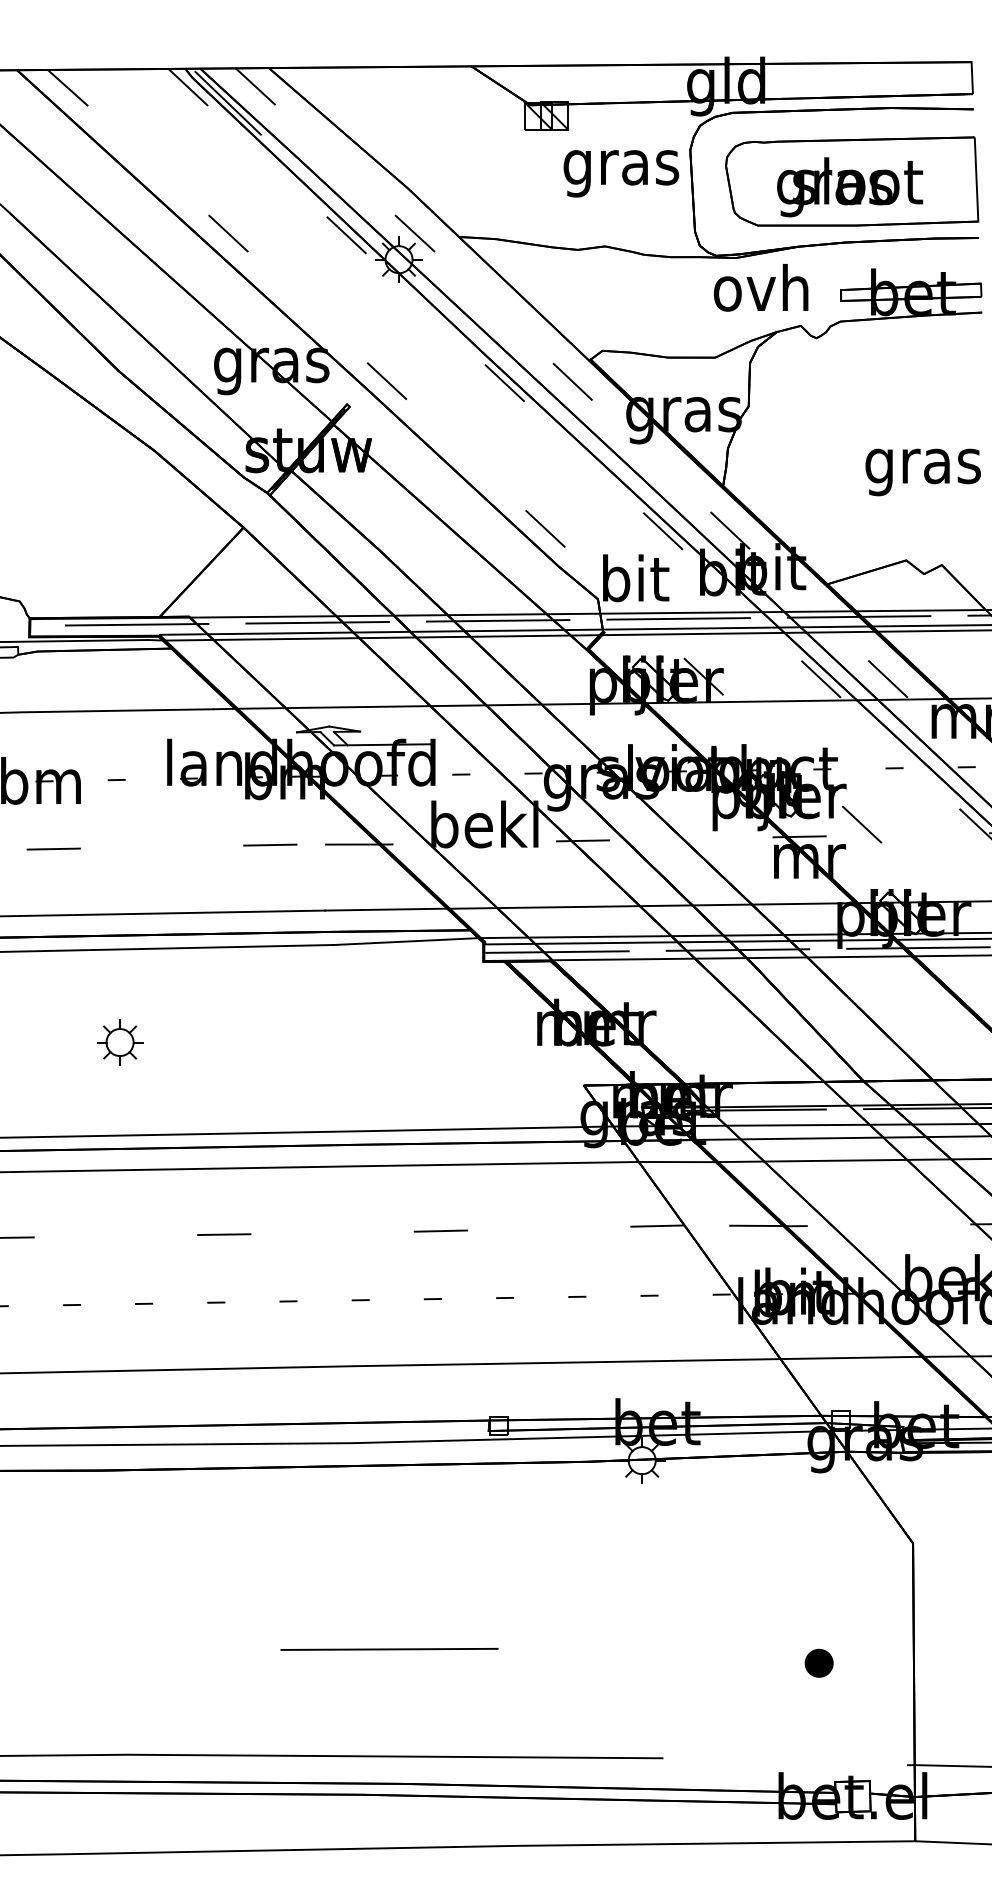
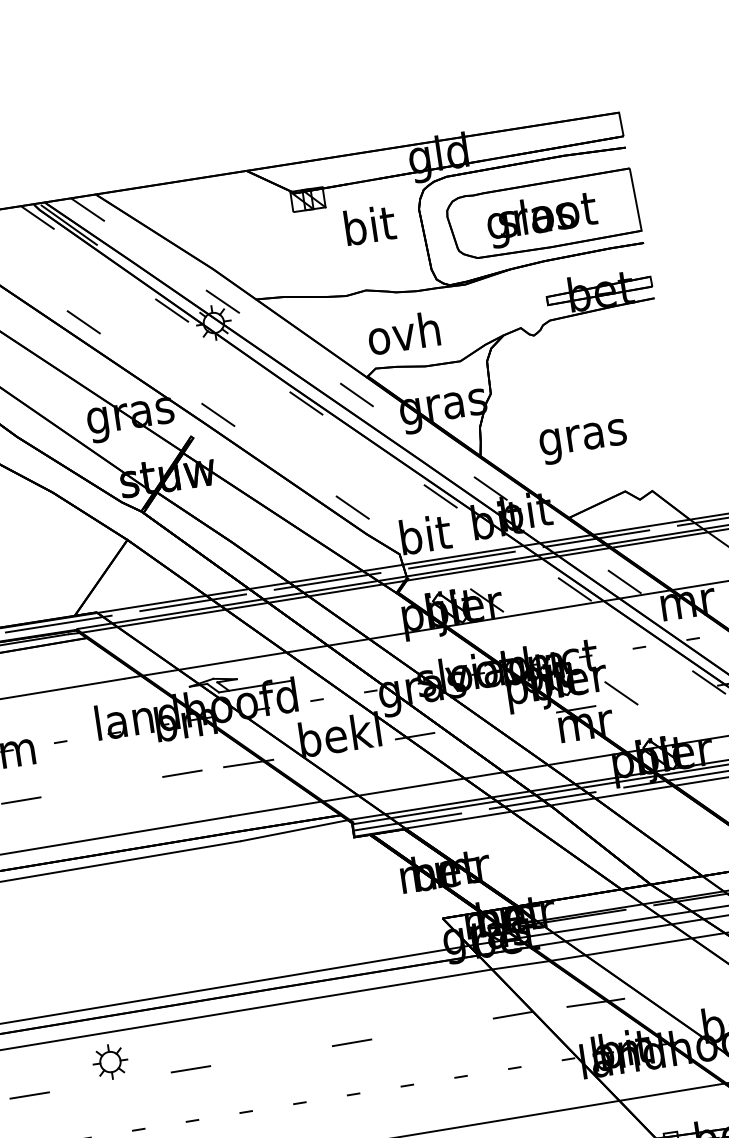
text: (621, 167) -> (369, 229), gras -> bit
text: (760, 287) -> (403, 333), moved
text: (922, 472) -> (583, 442), moved
part: (120, 1042) -> (110, 1061), moved

